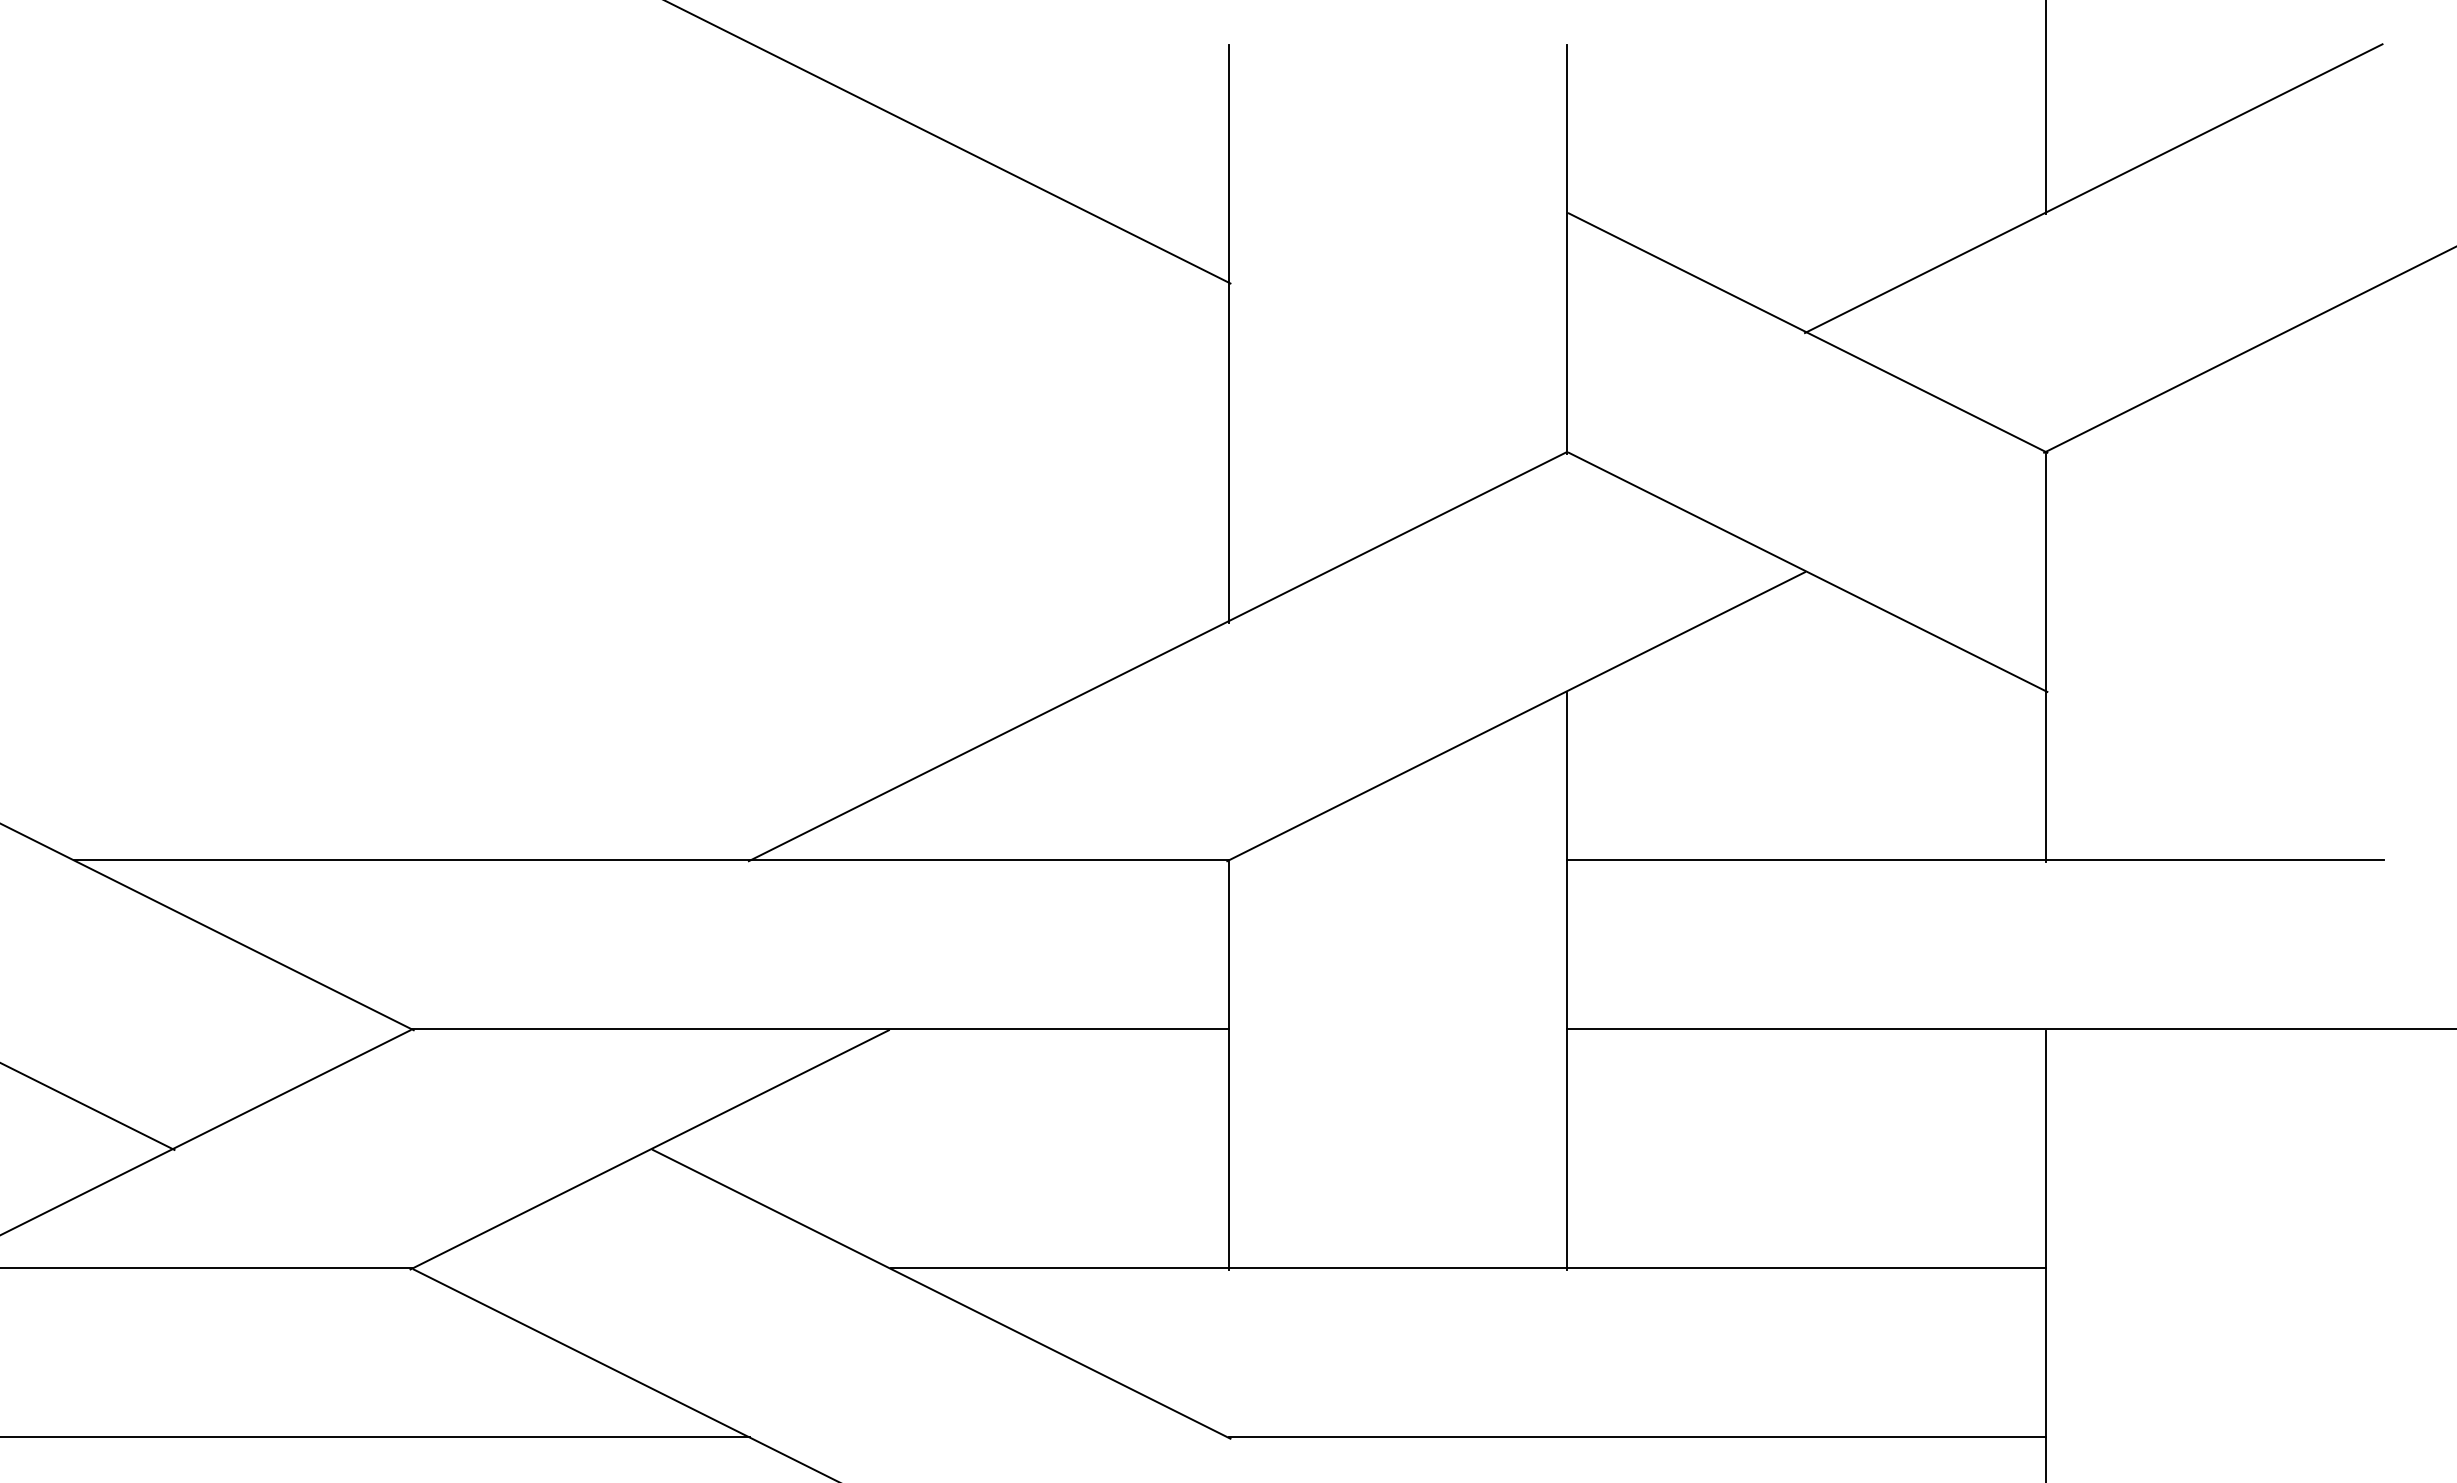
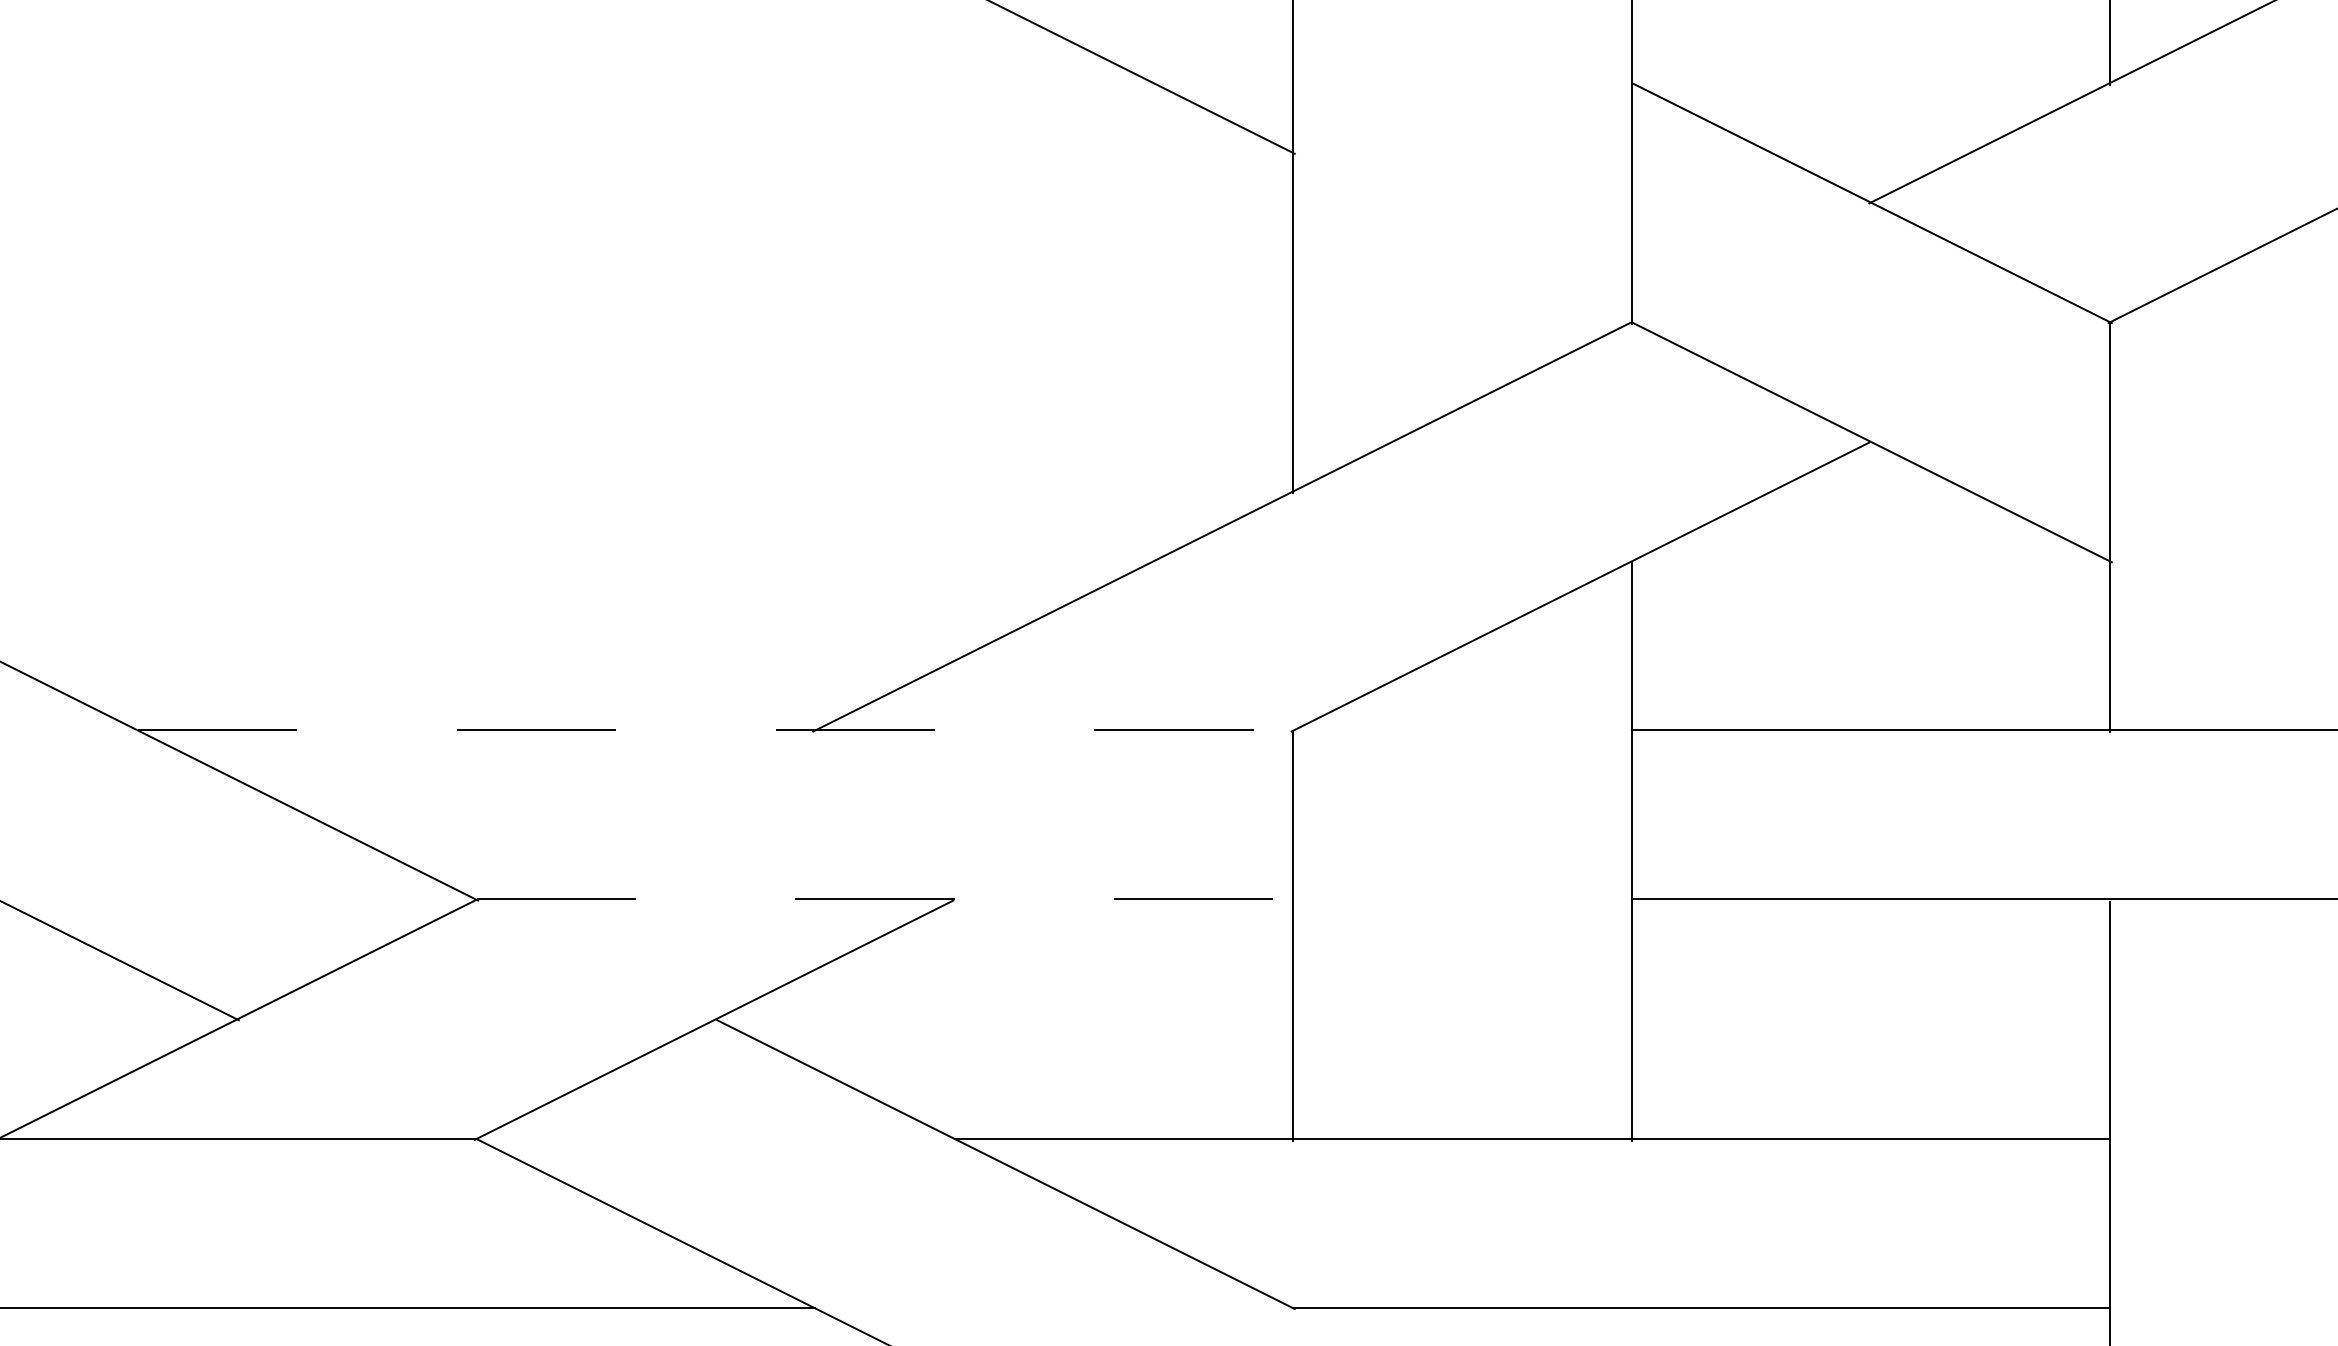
line: (651, 859) -> (715, 729), solid -> dashed
line: (821, 1028) -> (885, 898), solid -> dashed

